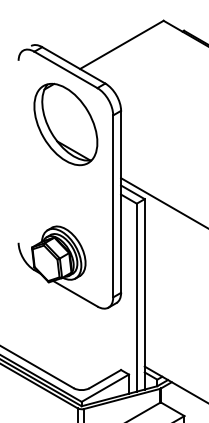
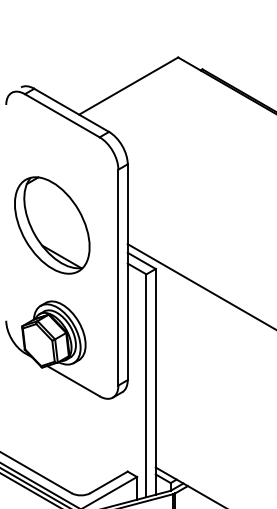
part: (66, 124) -> (52, 225), moved

